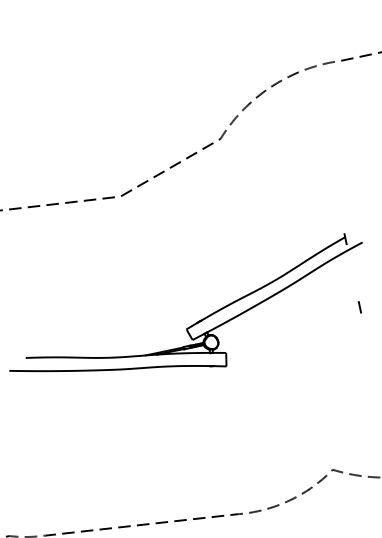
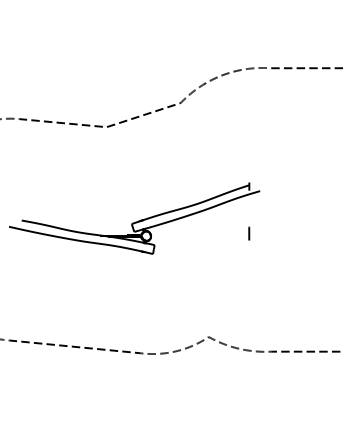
part: (360, 307) -> (249, 233), size x1.6

